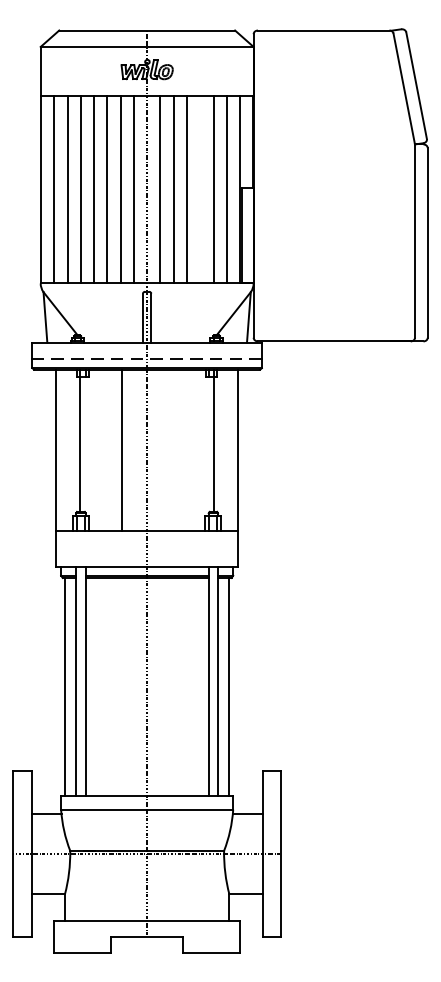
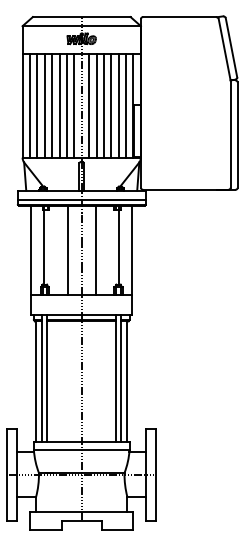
line: (200, 189) -> (111, 105), added
line: (146, 358) -> (81, 199), dashed -> solid
line: (171, 450) -> (95, 250), added

